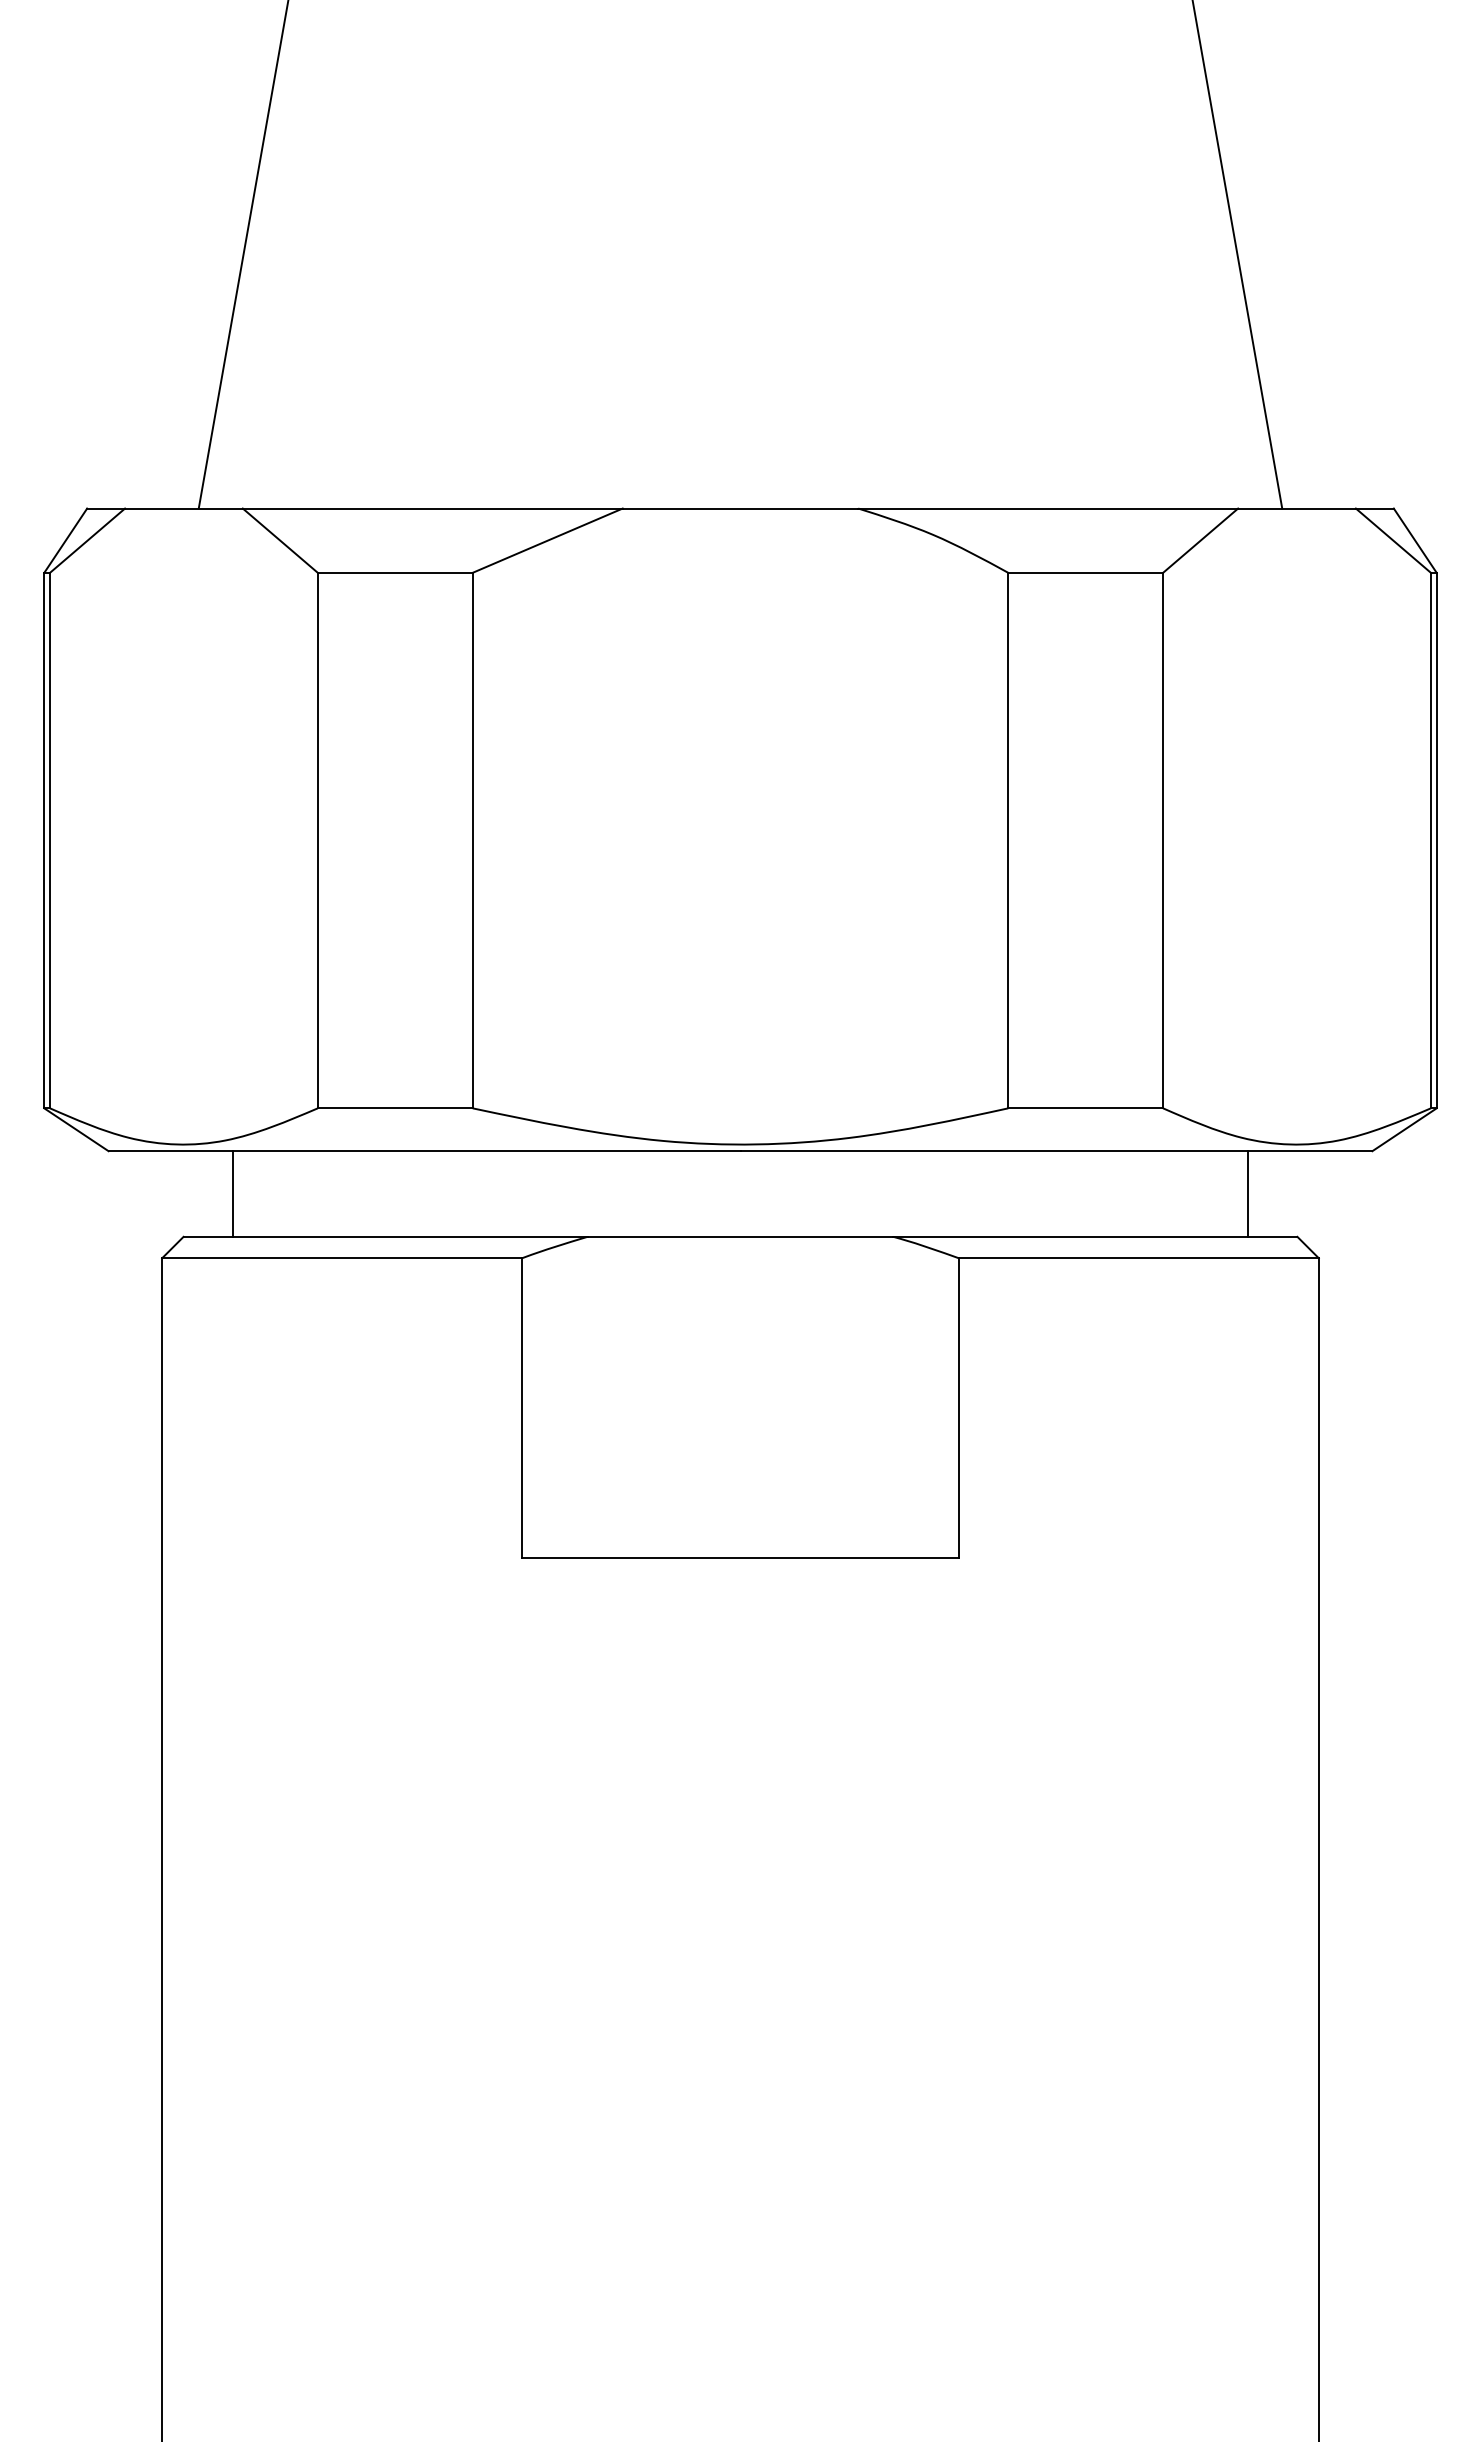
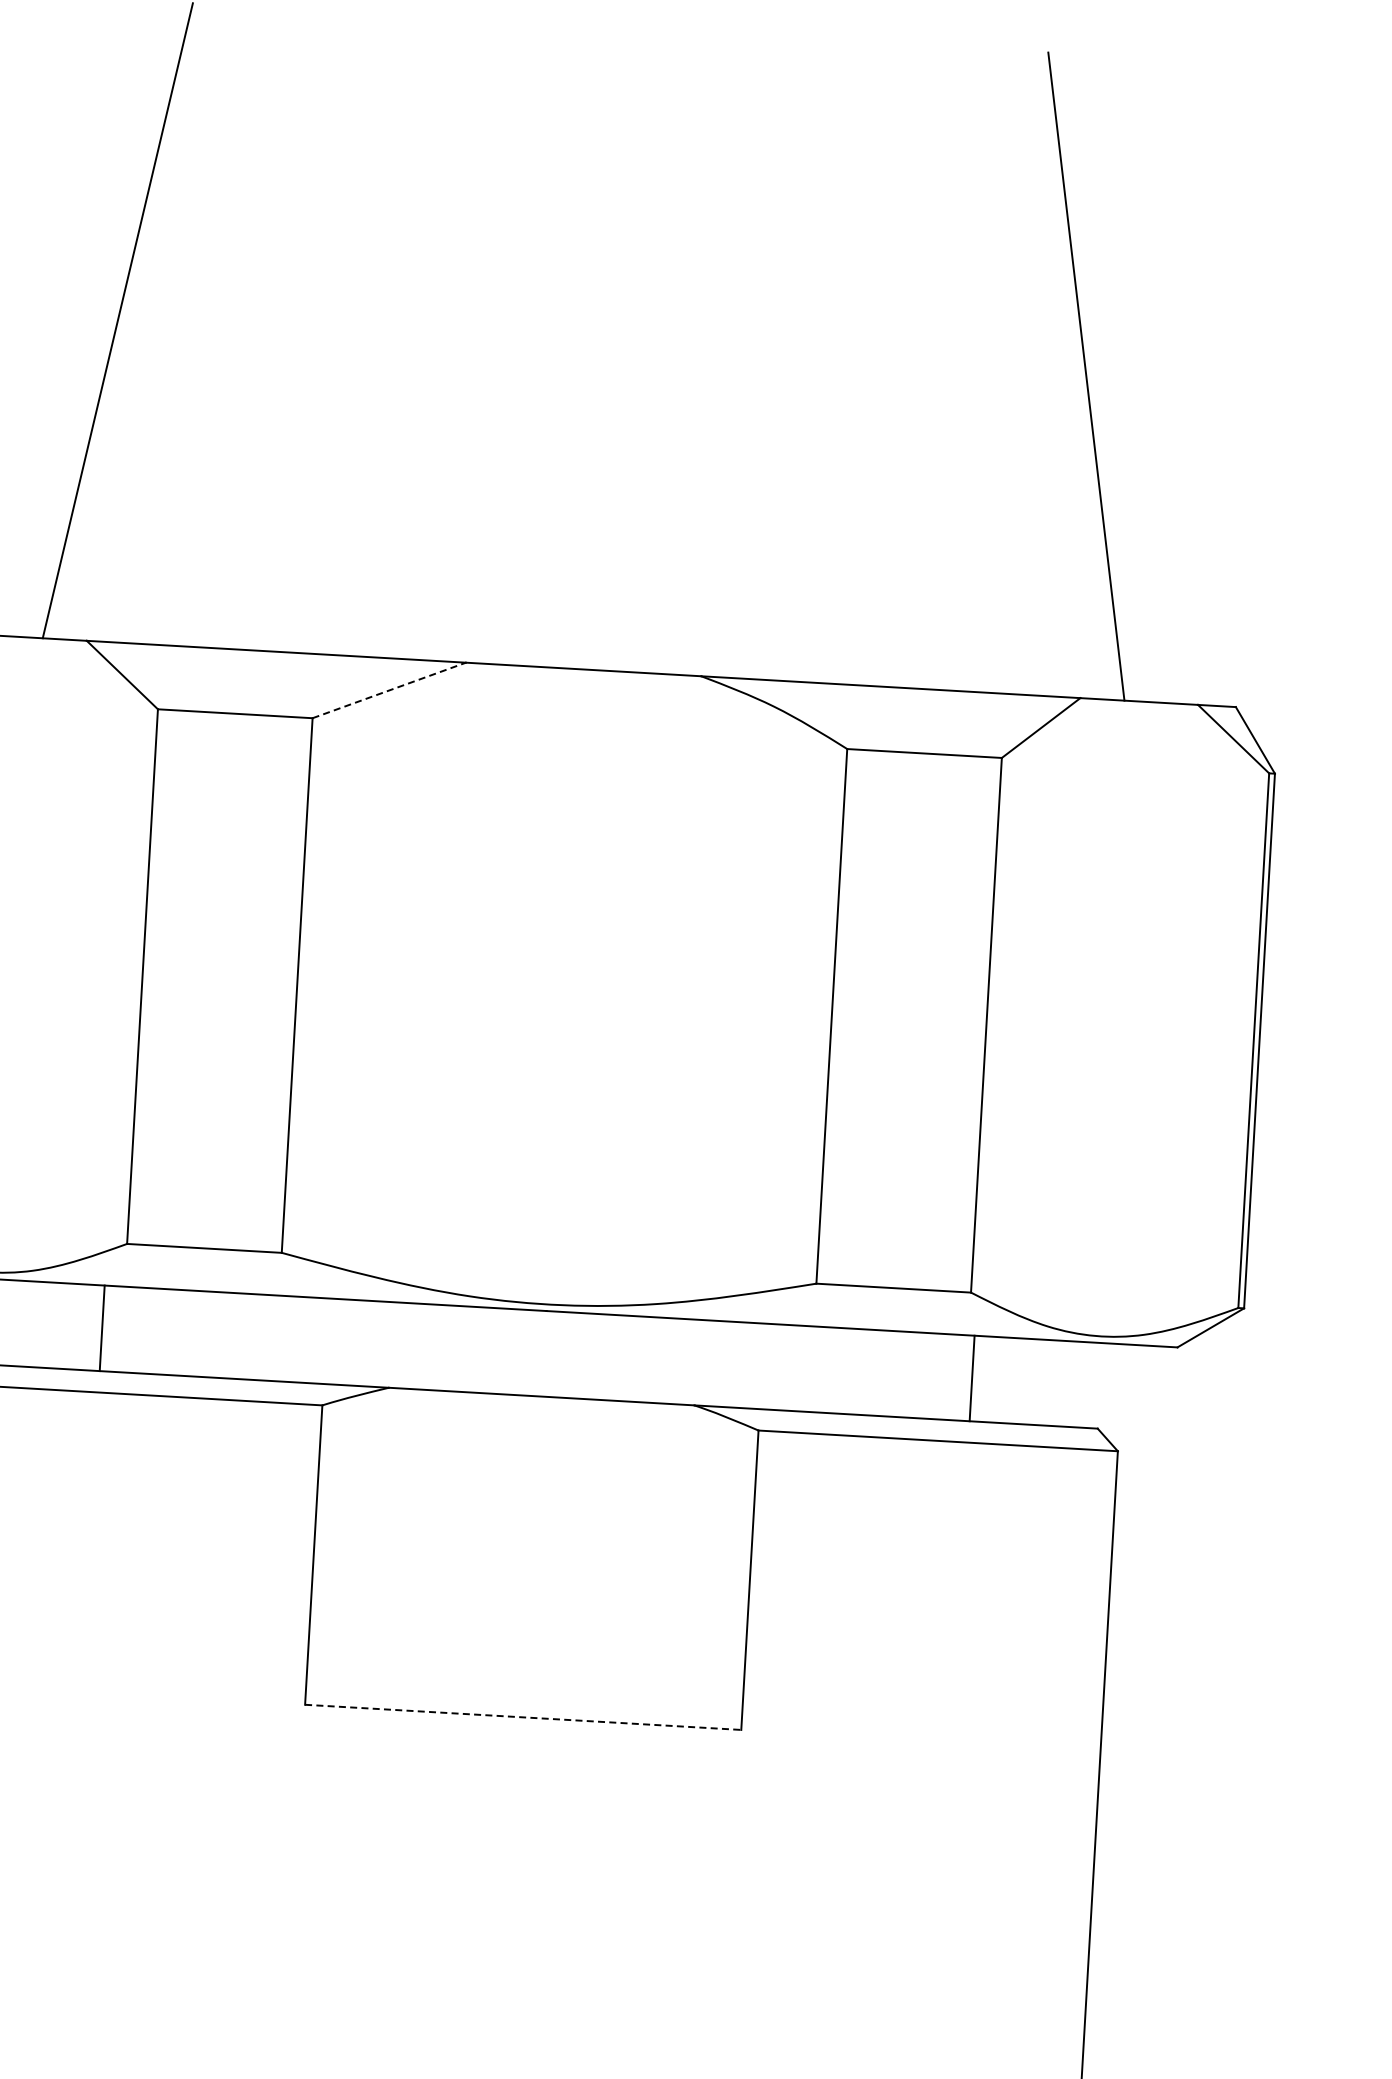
line: (547, 540) -> (389, 690), solid -> dashed
line: (232, 1193) -> (101, 1327), moved
line: (1248, 1193) -> (972, 1377), moved
line: (741, 1558) -> (524, 1717), solid -> dashed

